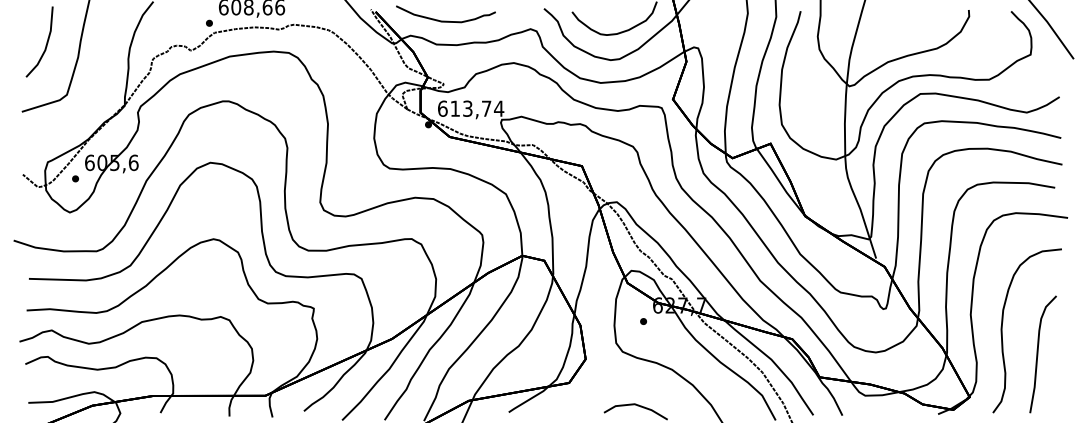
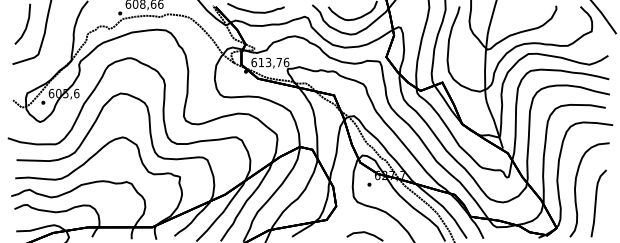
text: (499, 108) -> (286, 62), 613,74 -> 613,76

